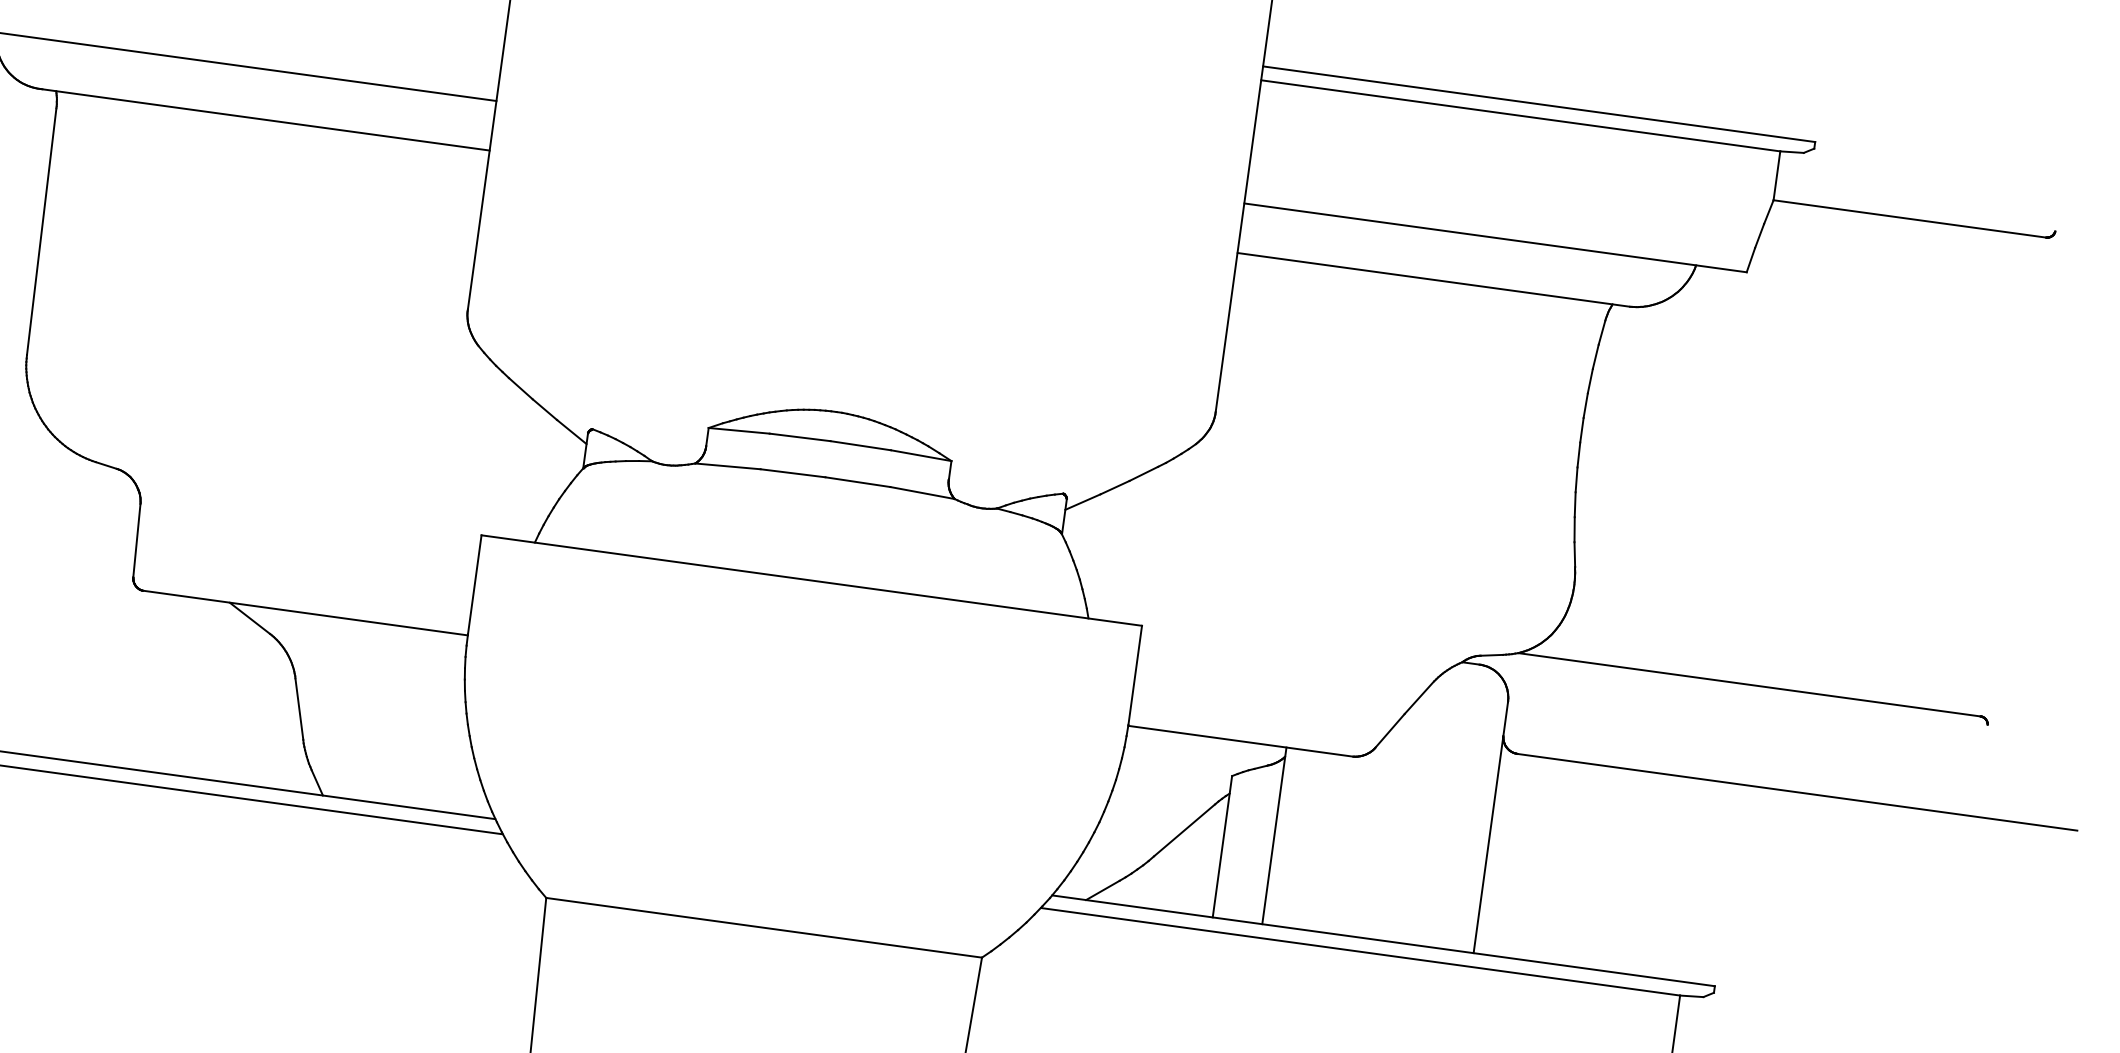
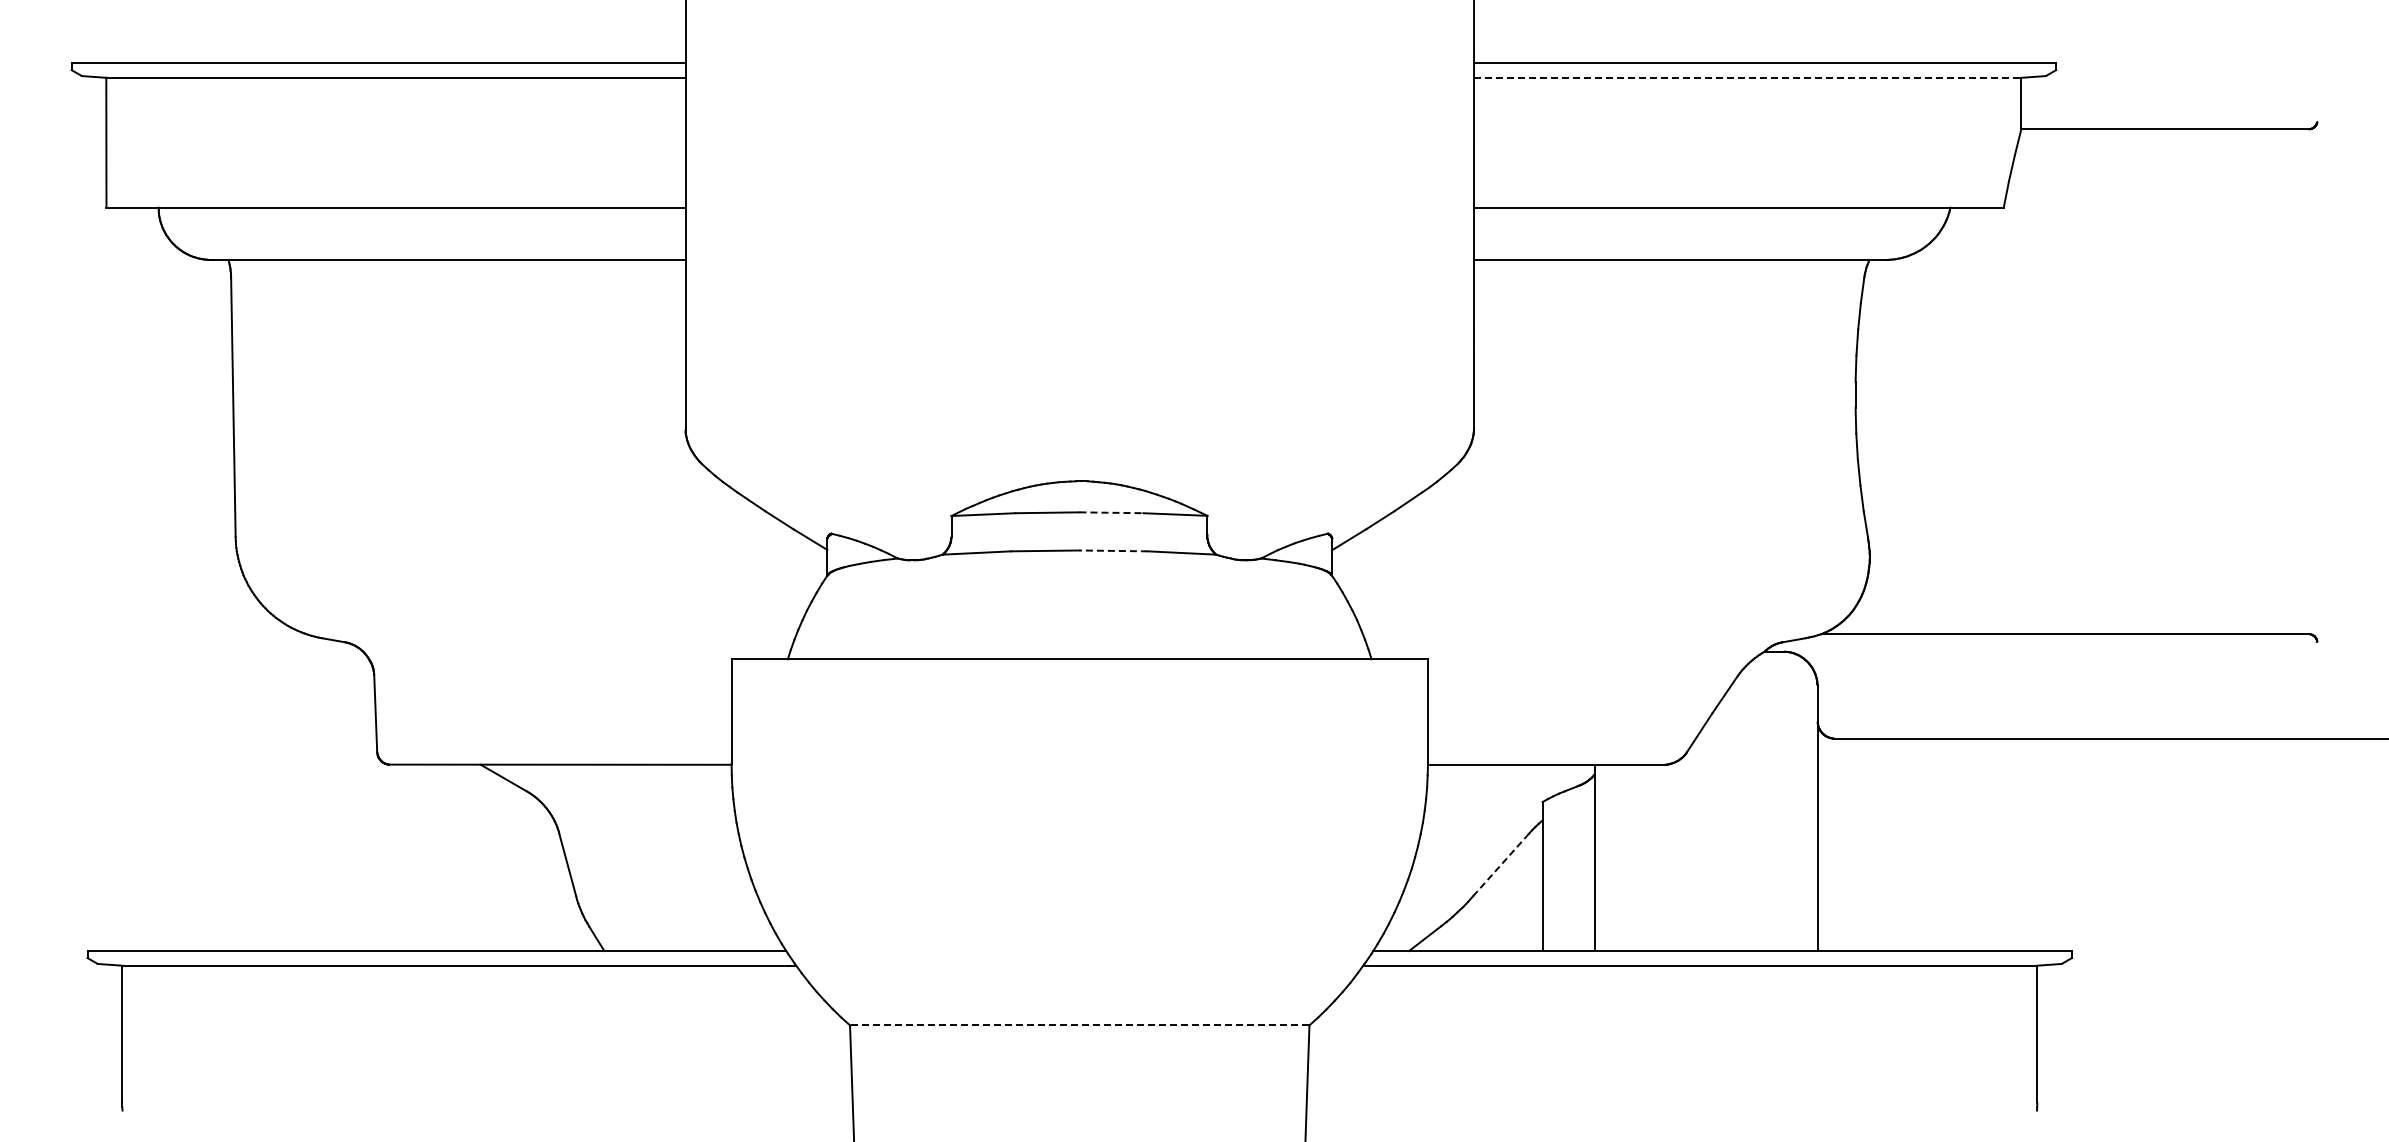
line: (1520, 115) -> (1747, 77), solid -> dashed
line: (860, 445) -> (1111, 512), solid -> dashed
line: (857, 481) -> (1113, 550), solid -> dashed
line: (1185, 829) -> (1501, 864), solid -> dashed
line: (763, 927) -> (1079, 1025), solid -> dashed

